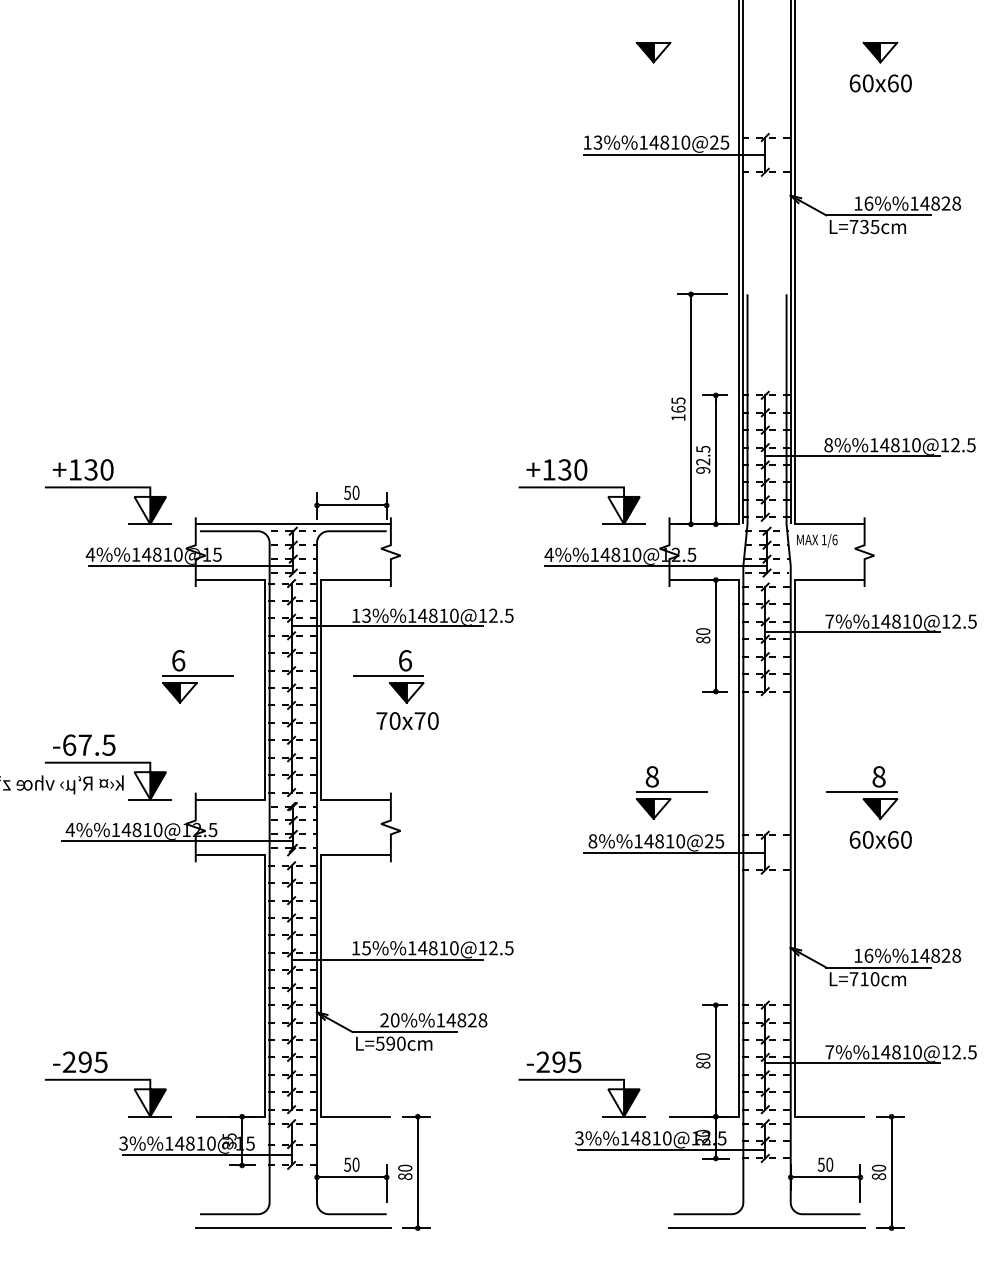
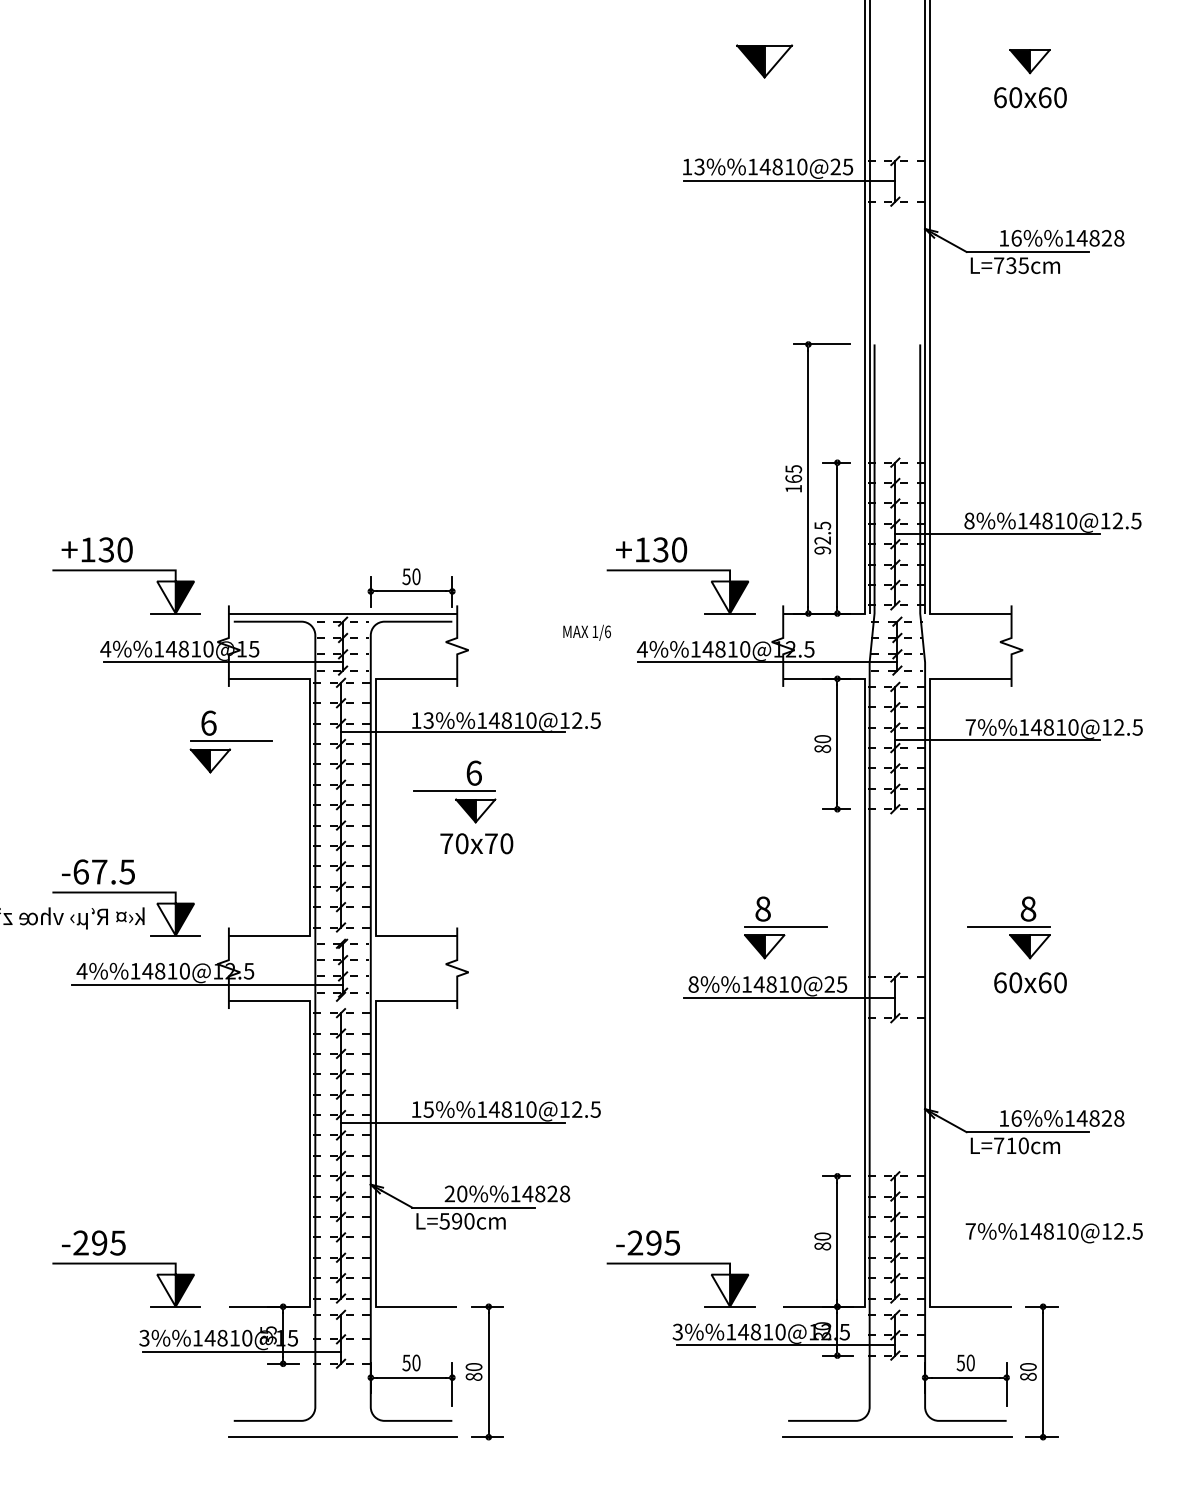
part: (653, 52) -> (764, 61), size x1.4
text: (816, 540) -> (586, 632), moved
part: (197, 676) -> (230, 741), moved
line: (852, 1062) -> (997, 1243), removed

